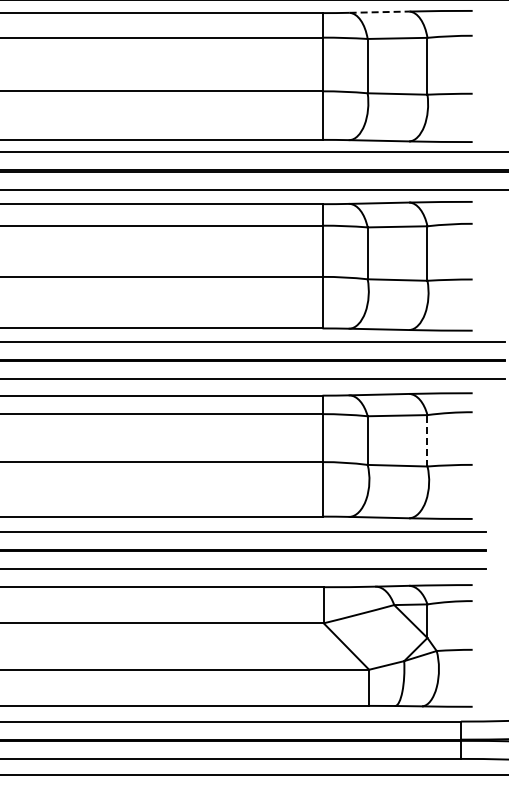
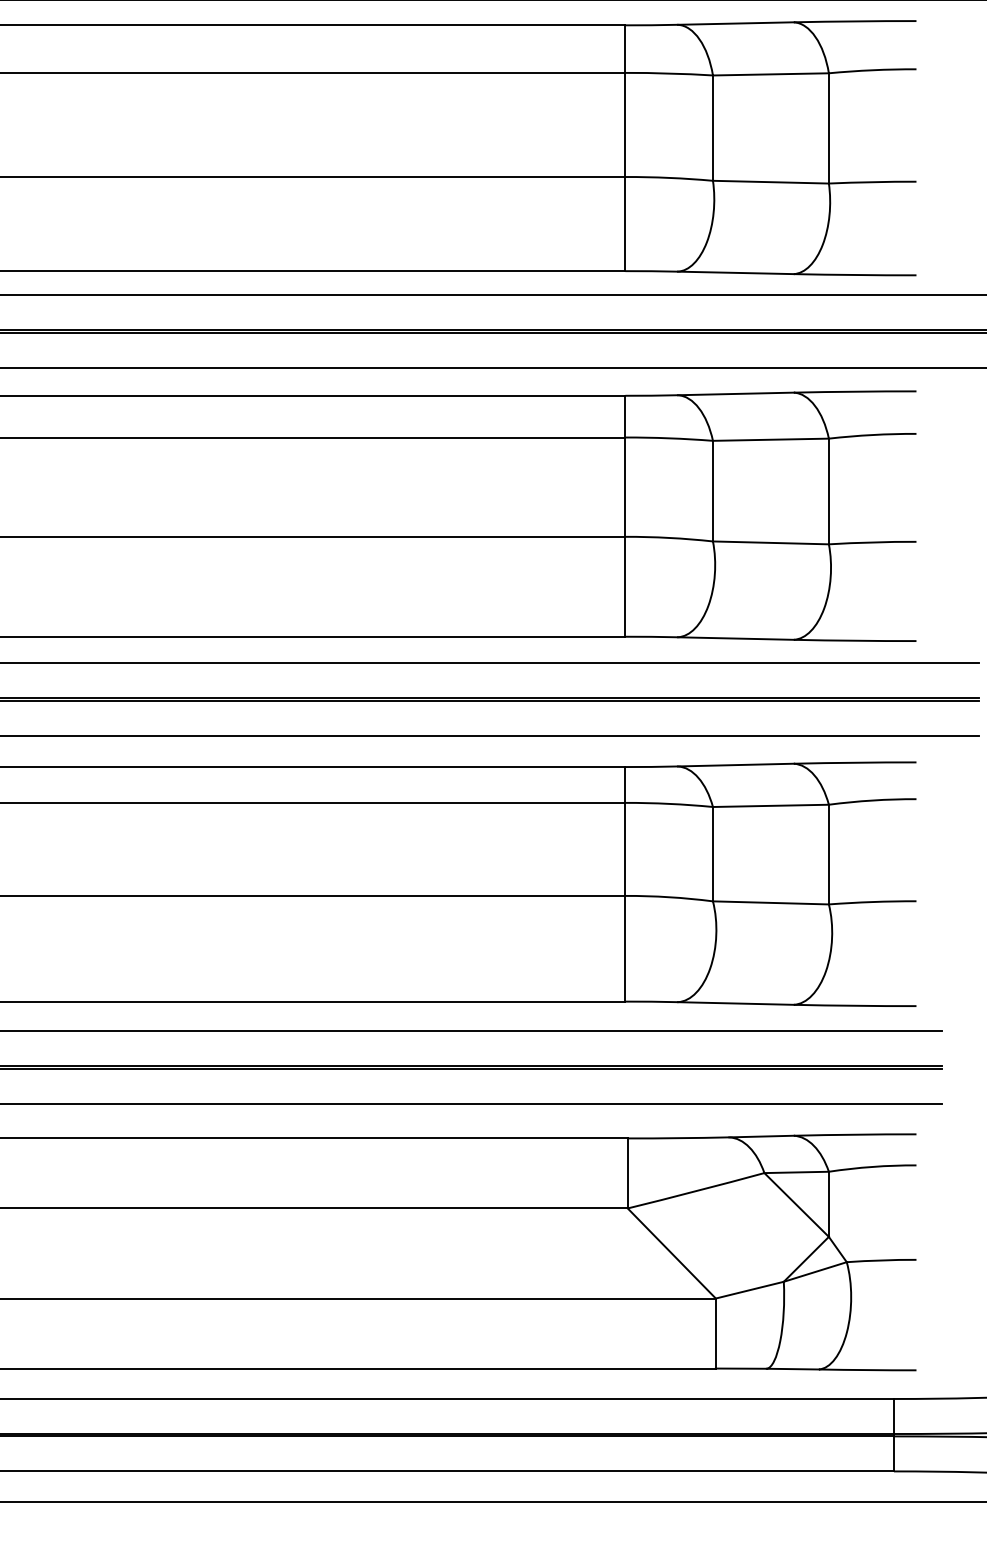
line: (379, 12) -> (735, 24), dashed -> solid
line: (427, 440) -> (828, 853), dashed -> solid

